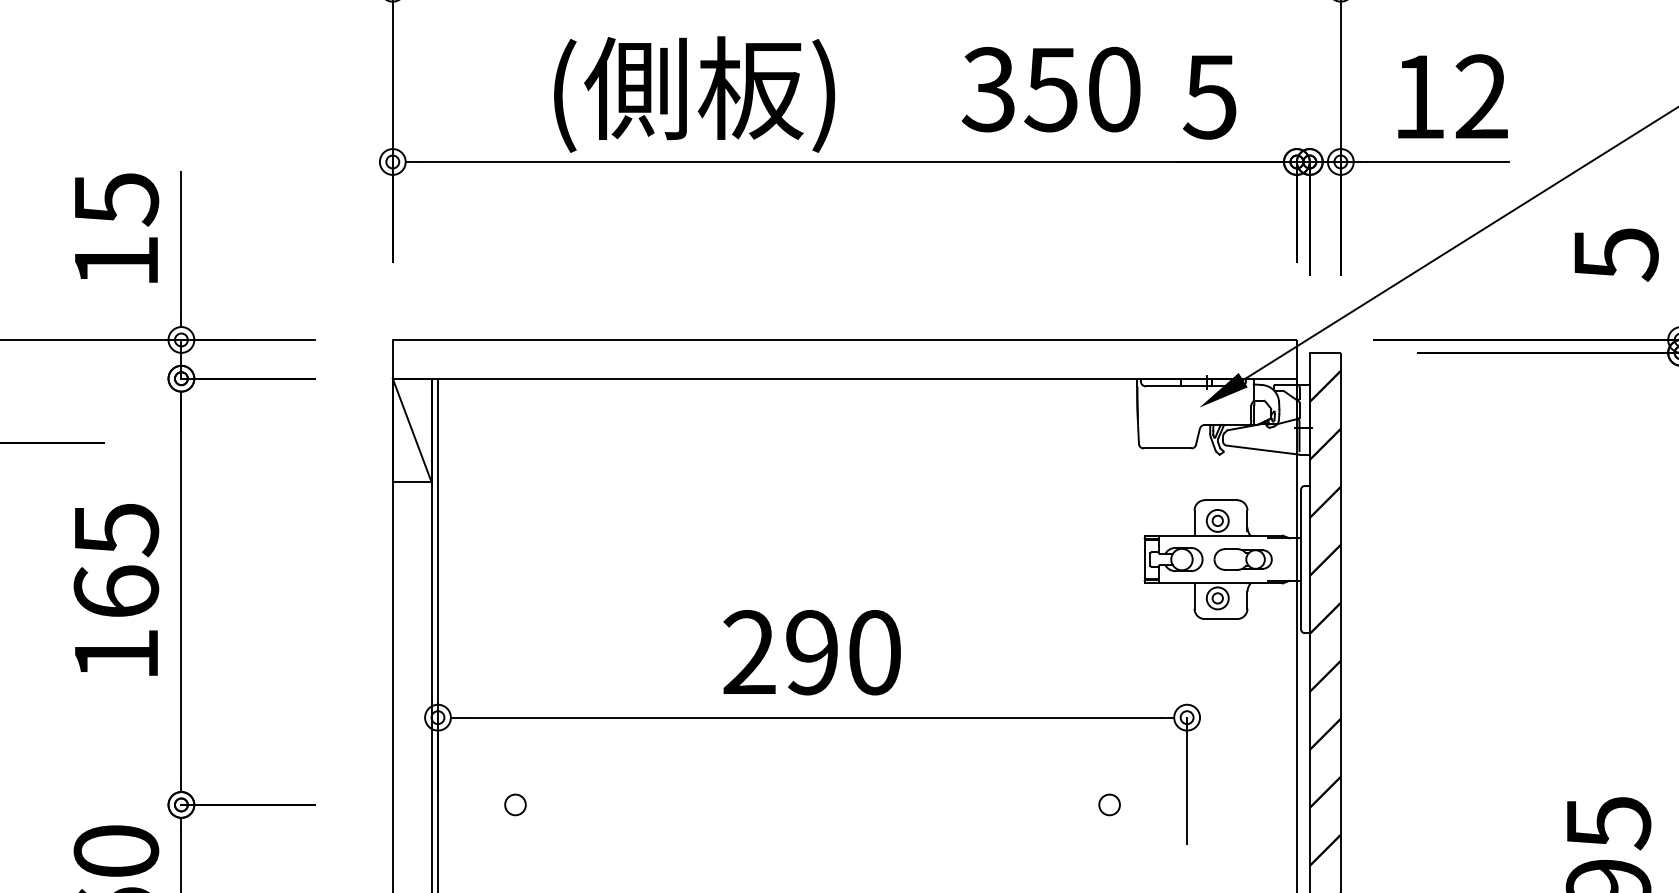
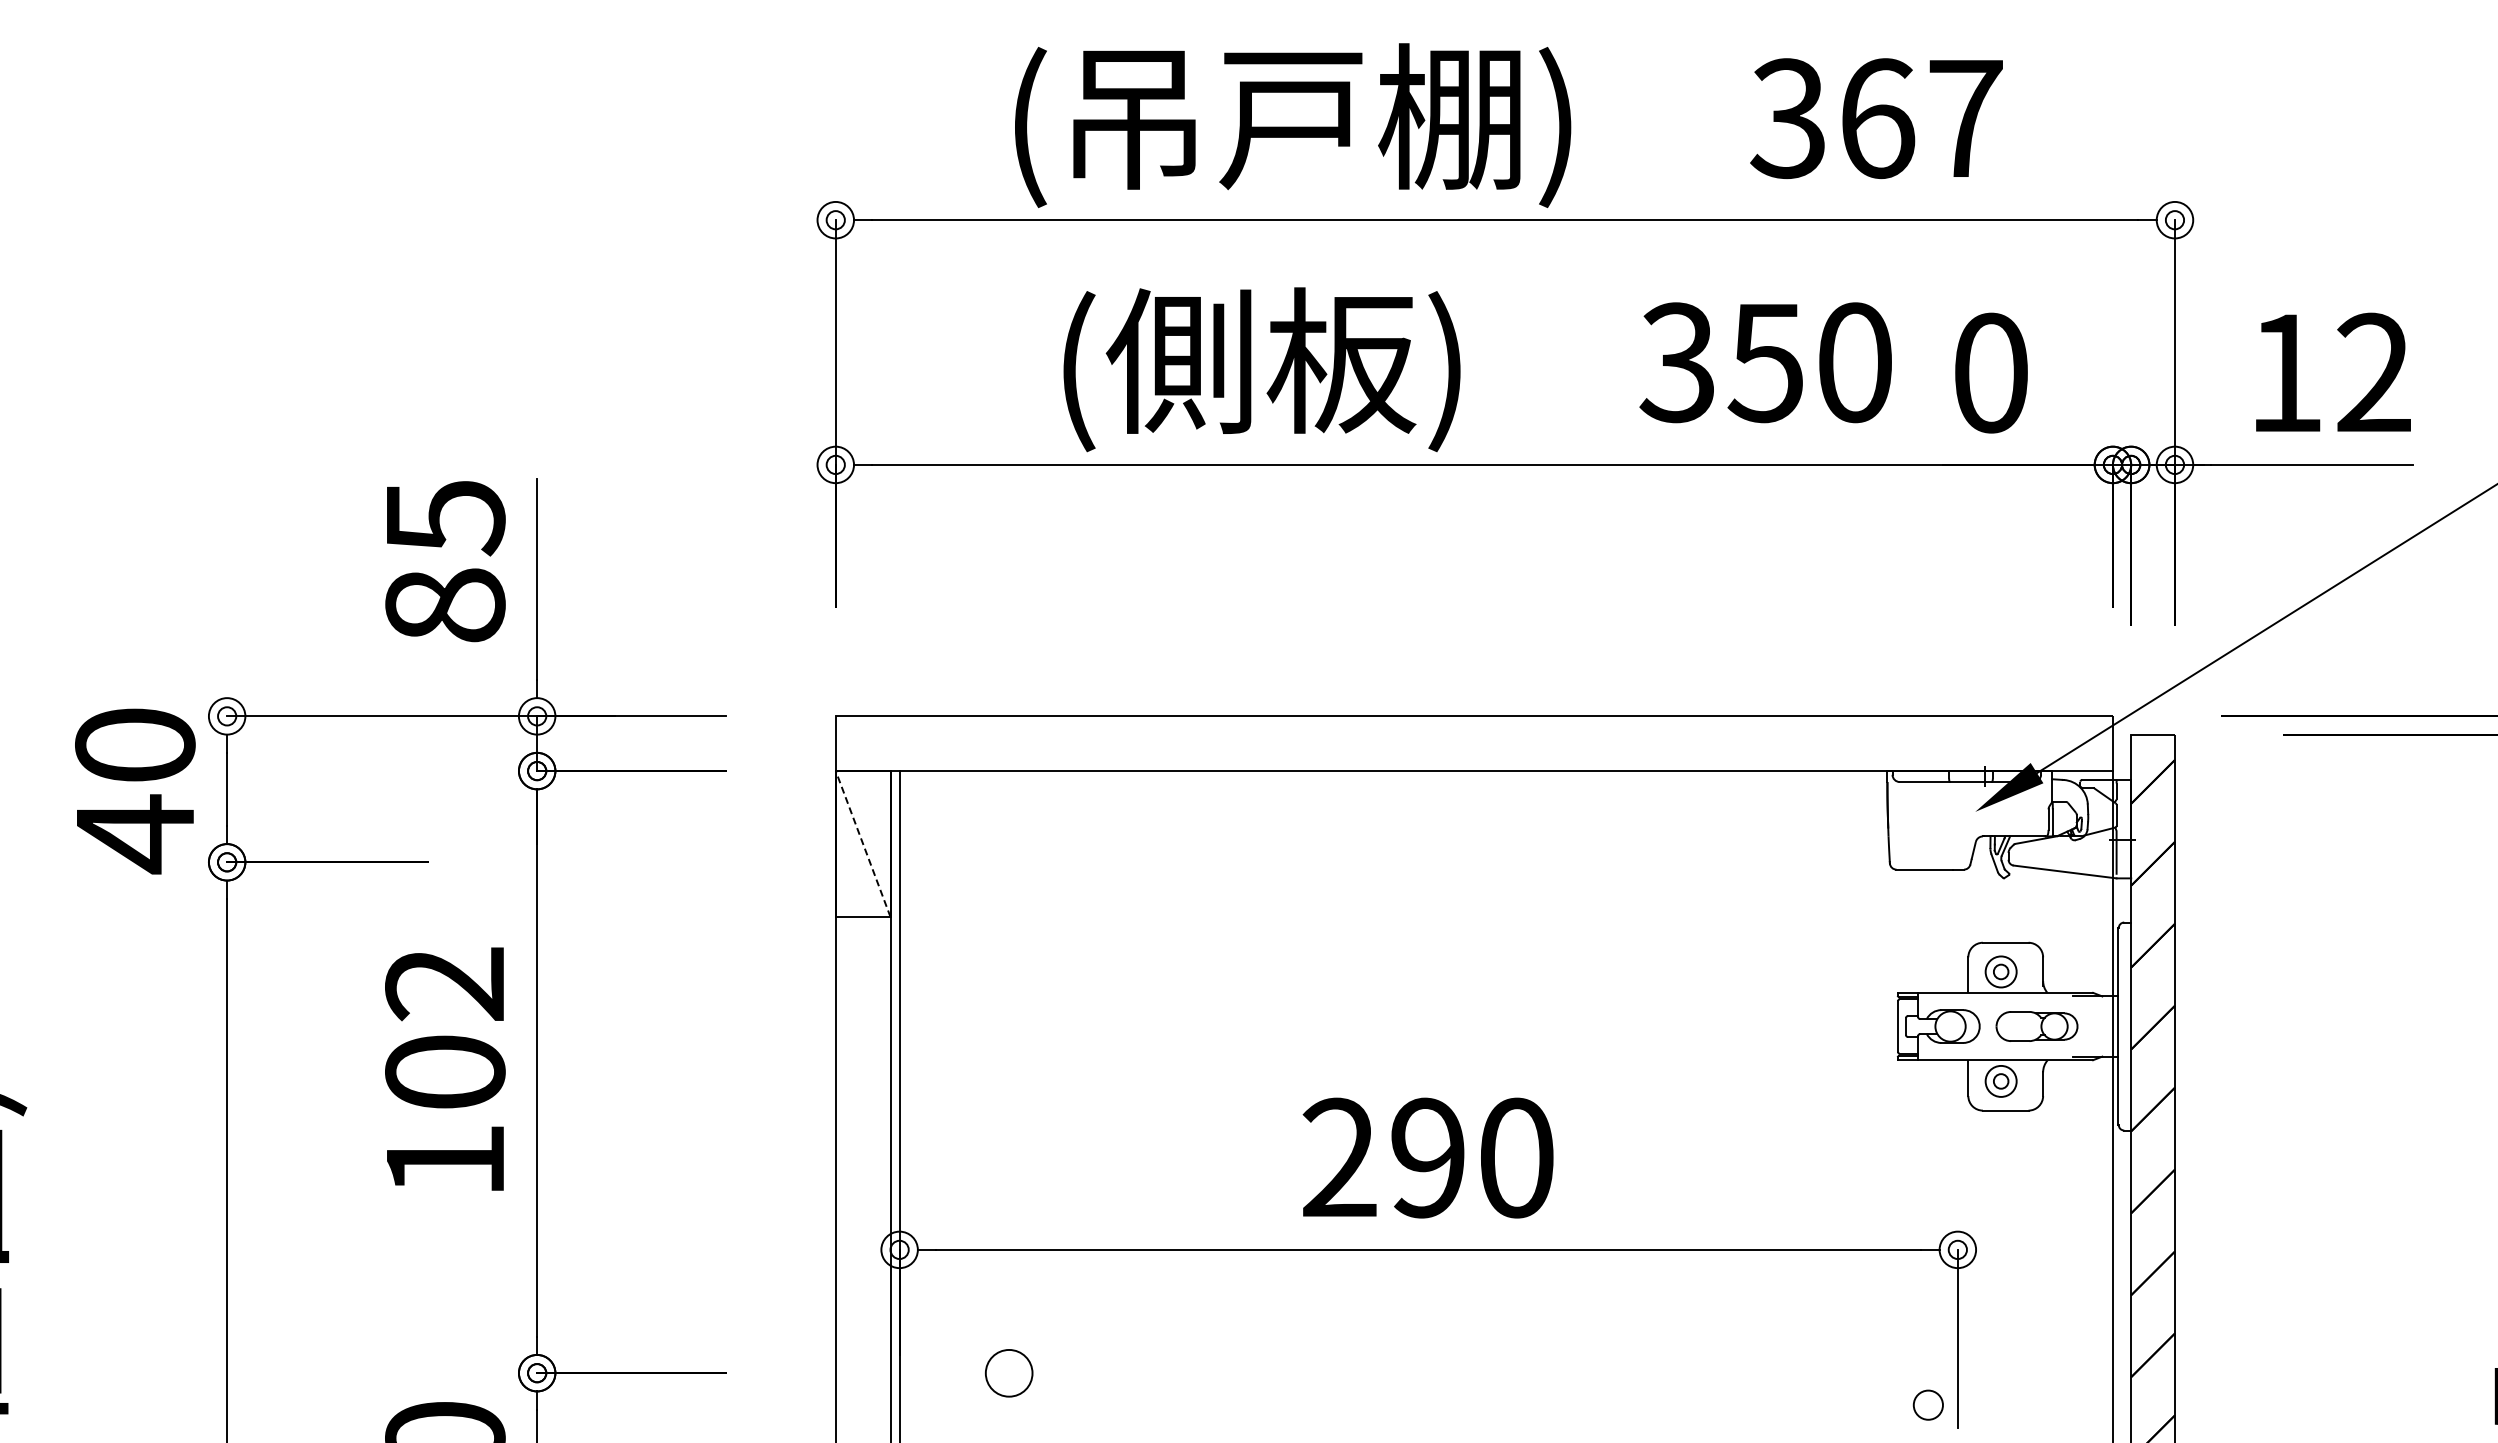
text: (1209, 96) -> (1989, 372), 5 -> 0
text: (116, 261) -> (445, 605), 15 -> 85
line: (412, 430) -> (863, 844), solid -> dashed
text: (116, 560) -> (445, 1027), 165 -> 102
circle: (515, 804) -> (1008, 1372), size x1.6
circle: (1109, 804) -> (1927, 1404), moved

